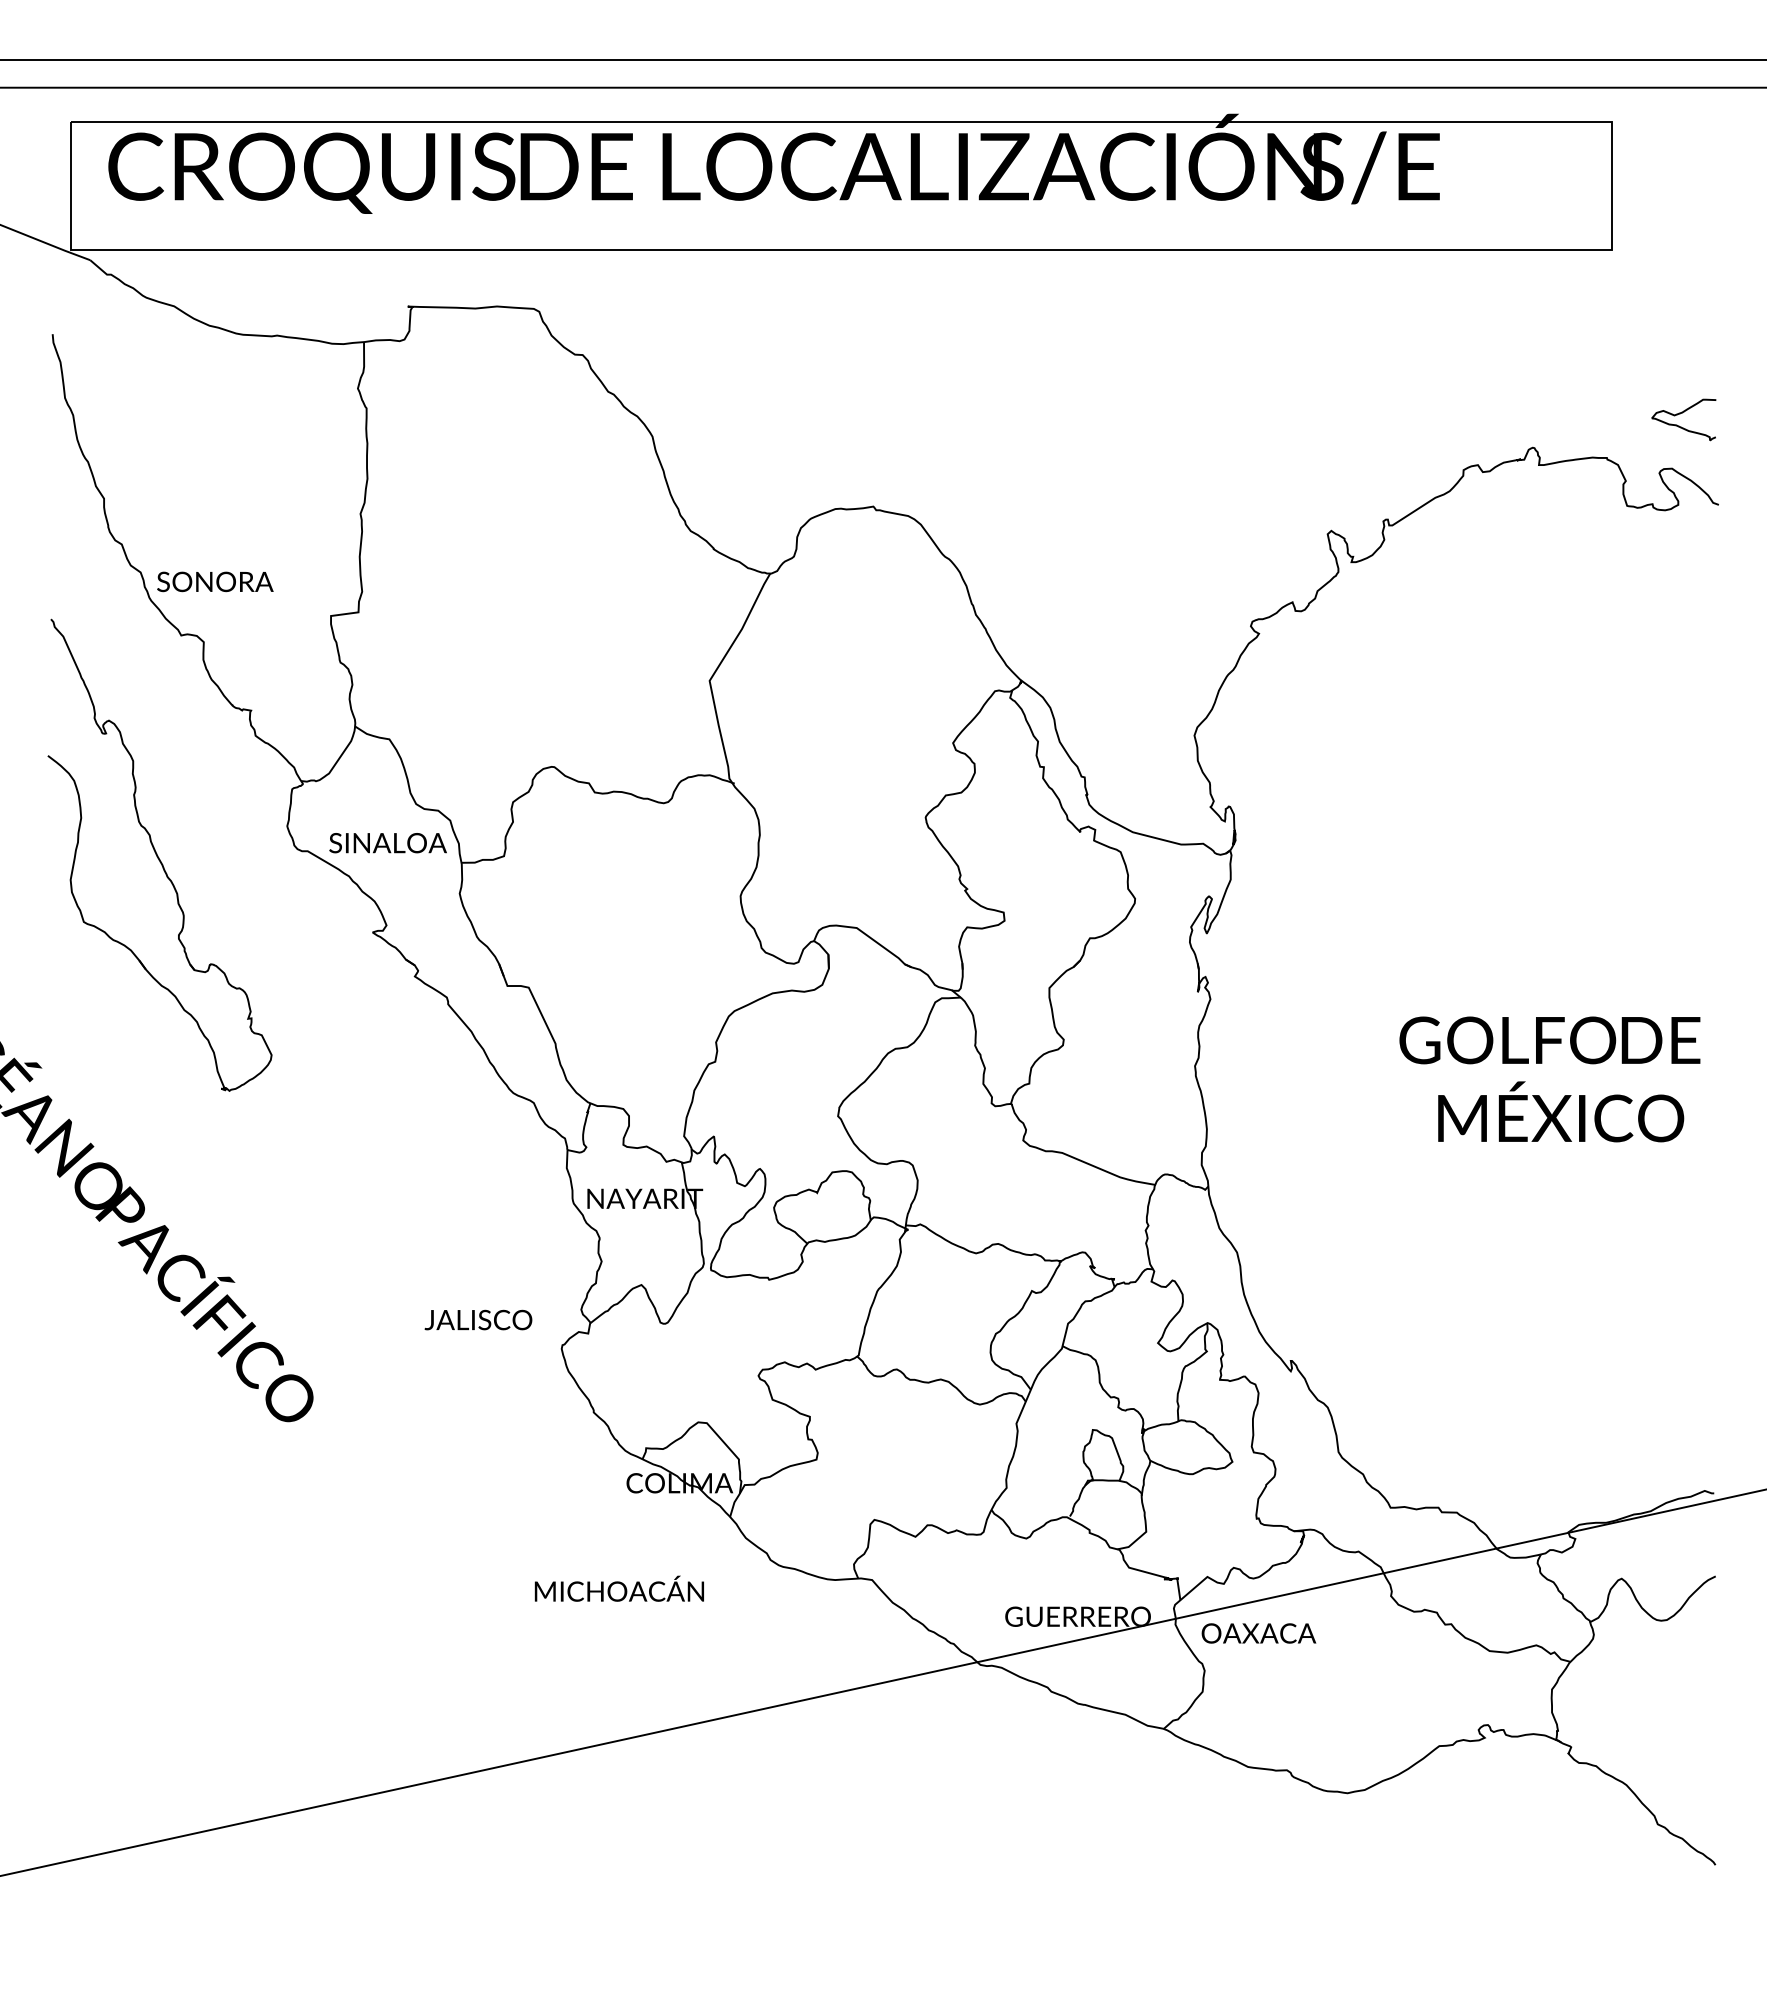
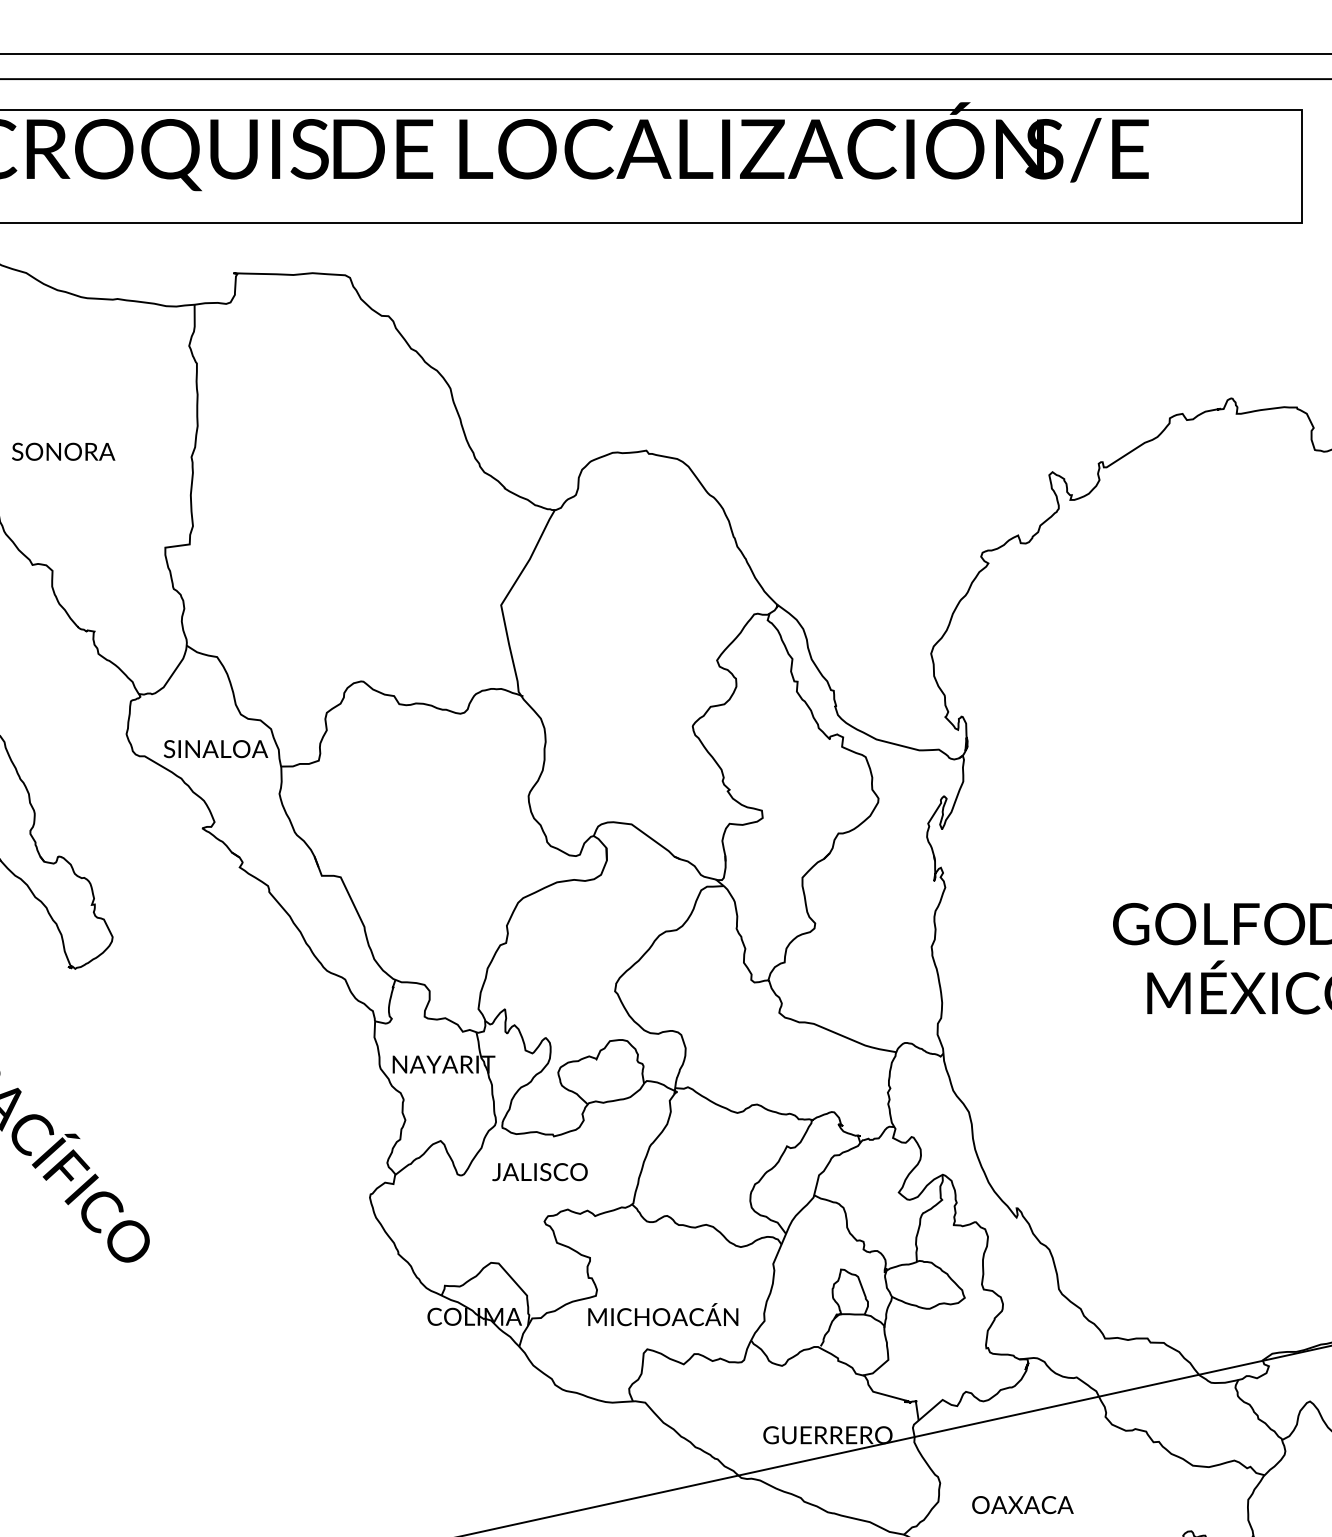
text: (215, 581) -> (63, 451), moved
text: (478, 1319) -> (540, 1171), moved
text: (618, 1588) -> (662, 1314), moved
text: (1258, 1633) -> (1022, 1505), moved

